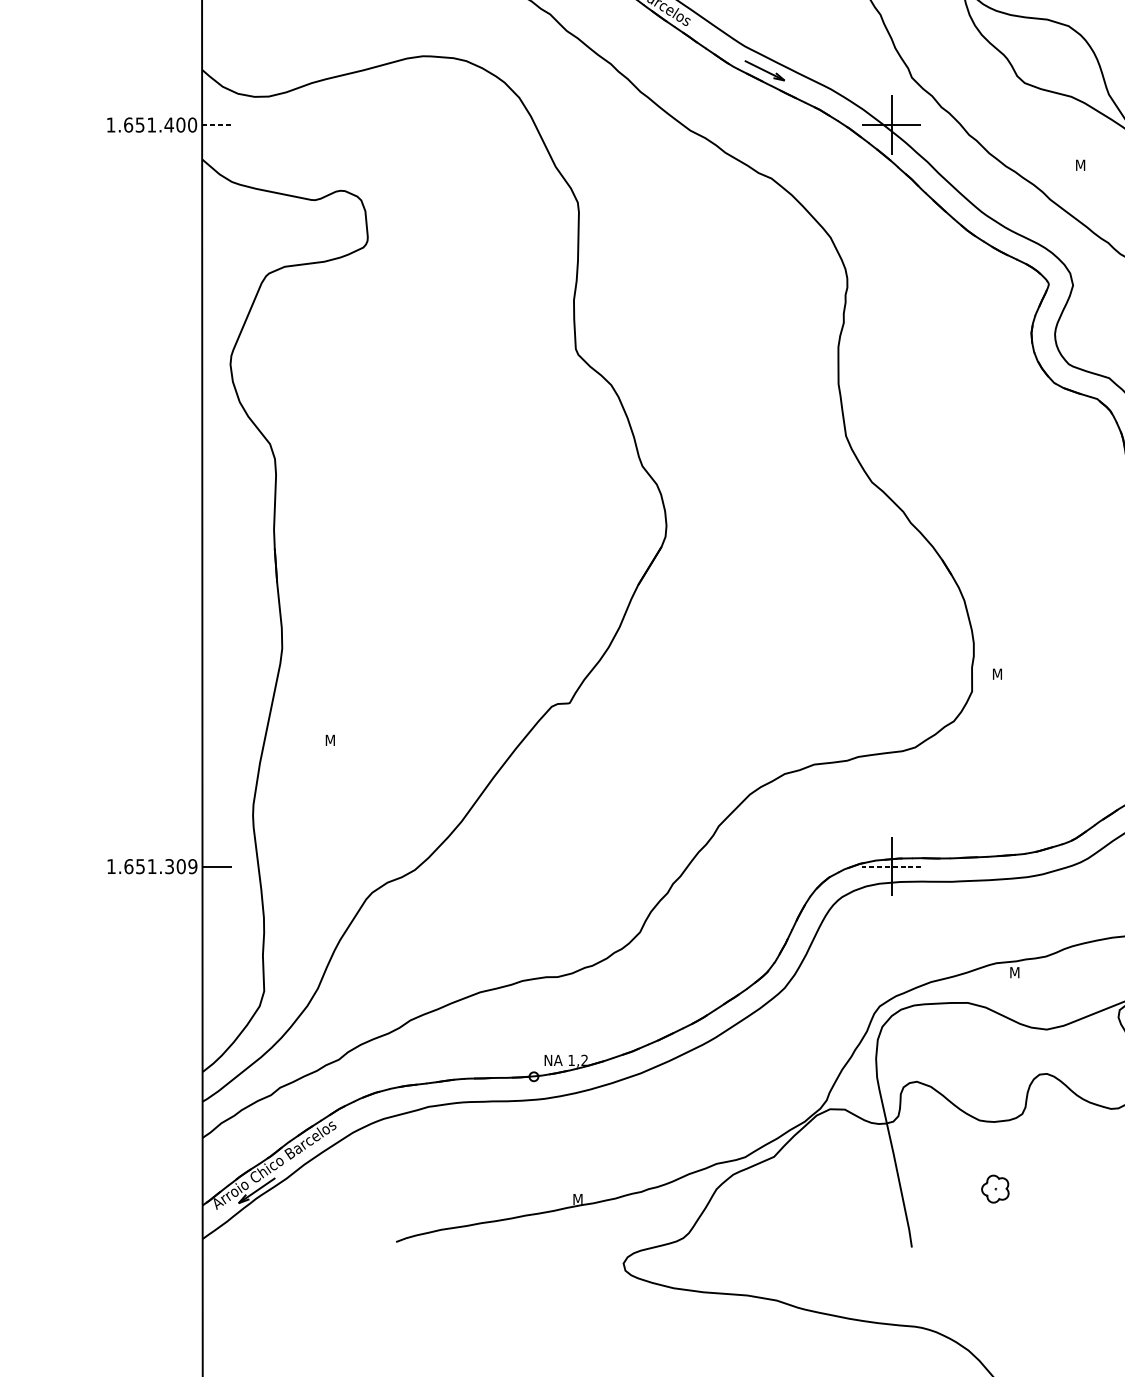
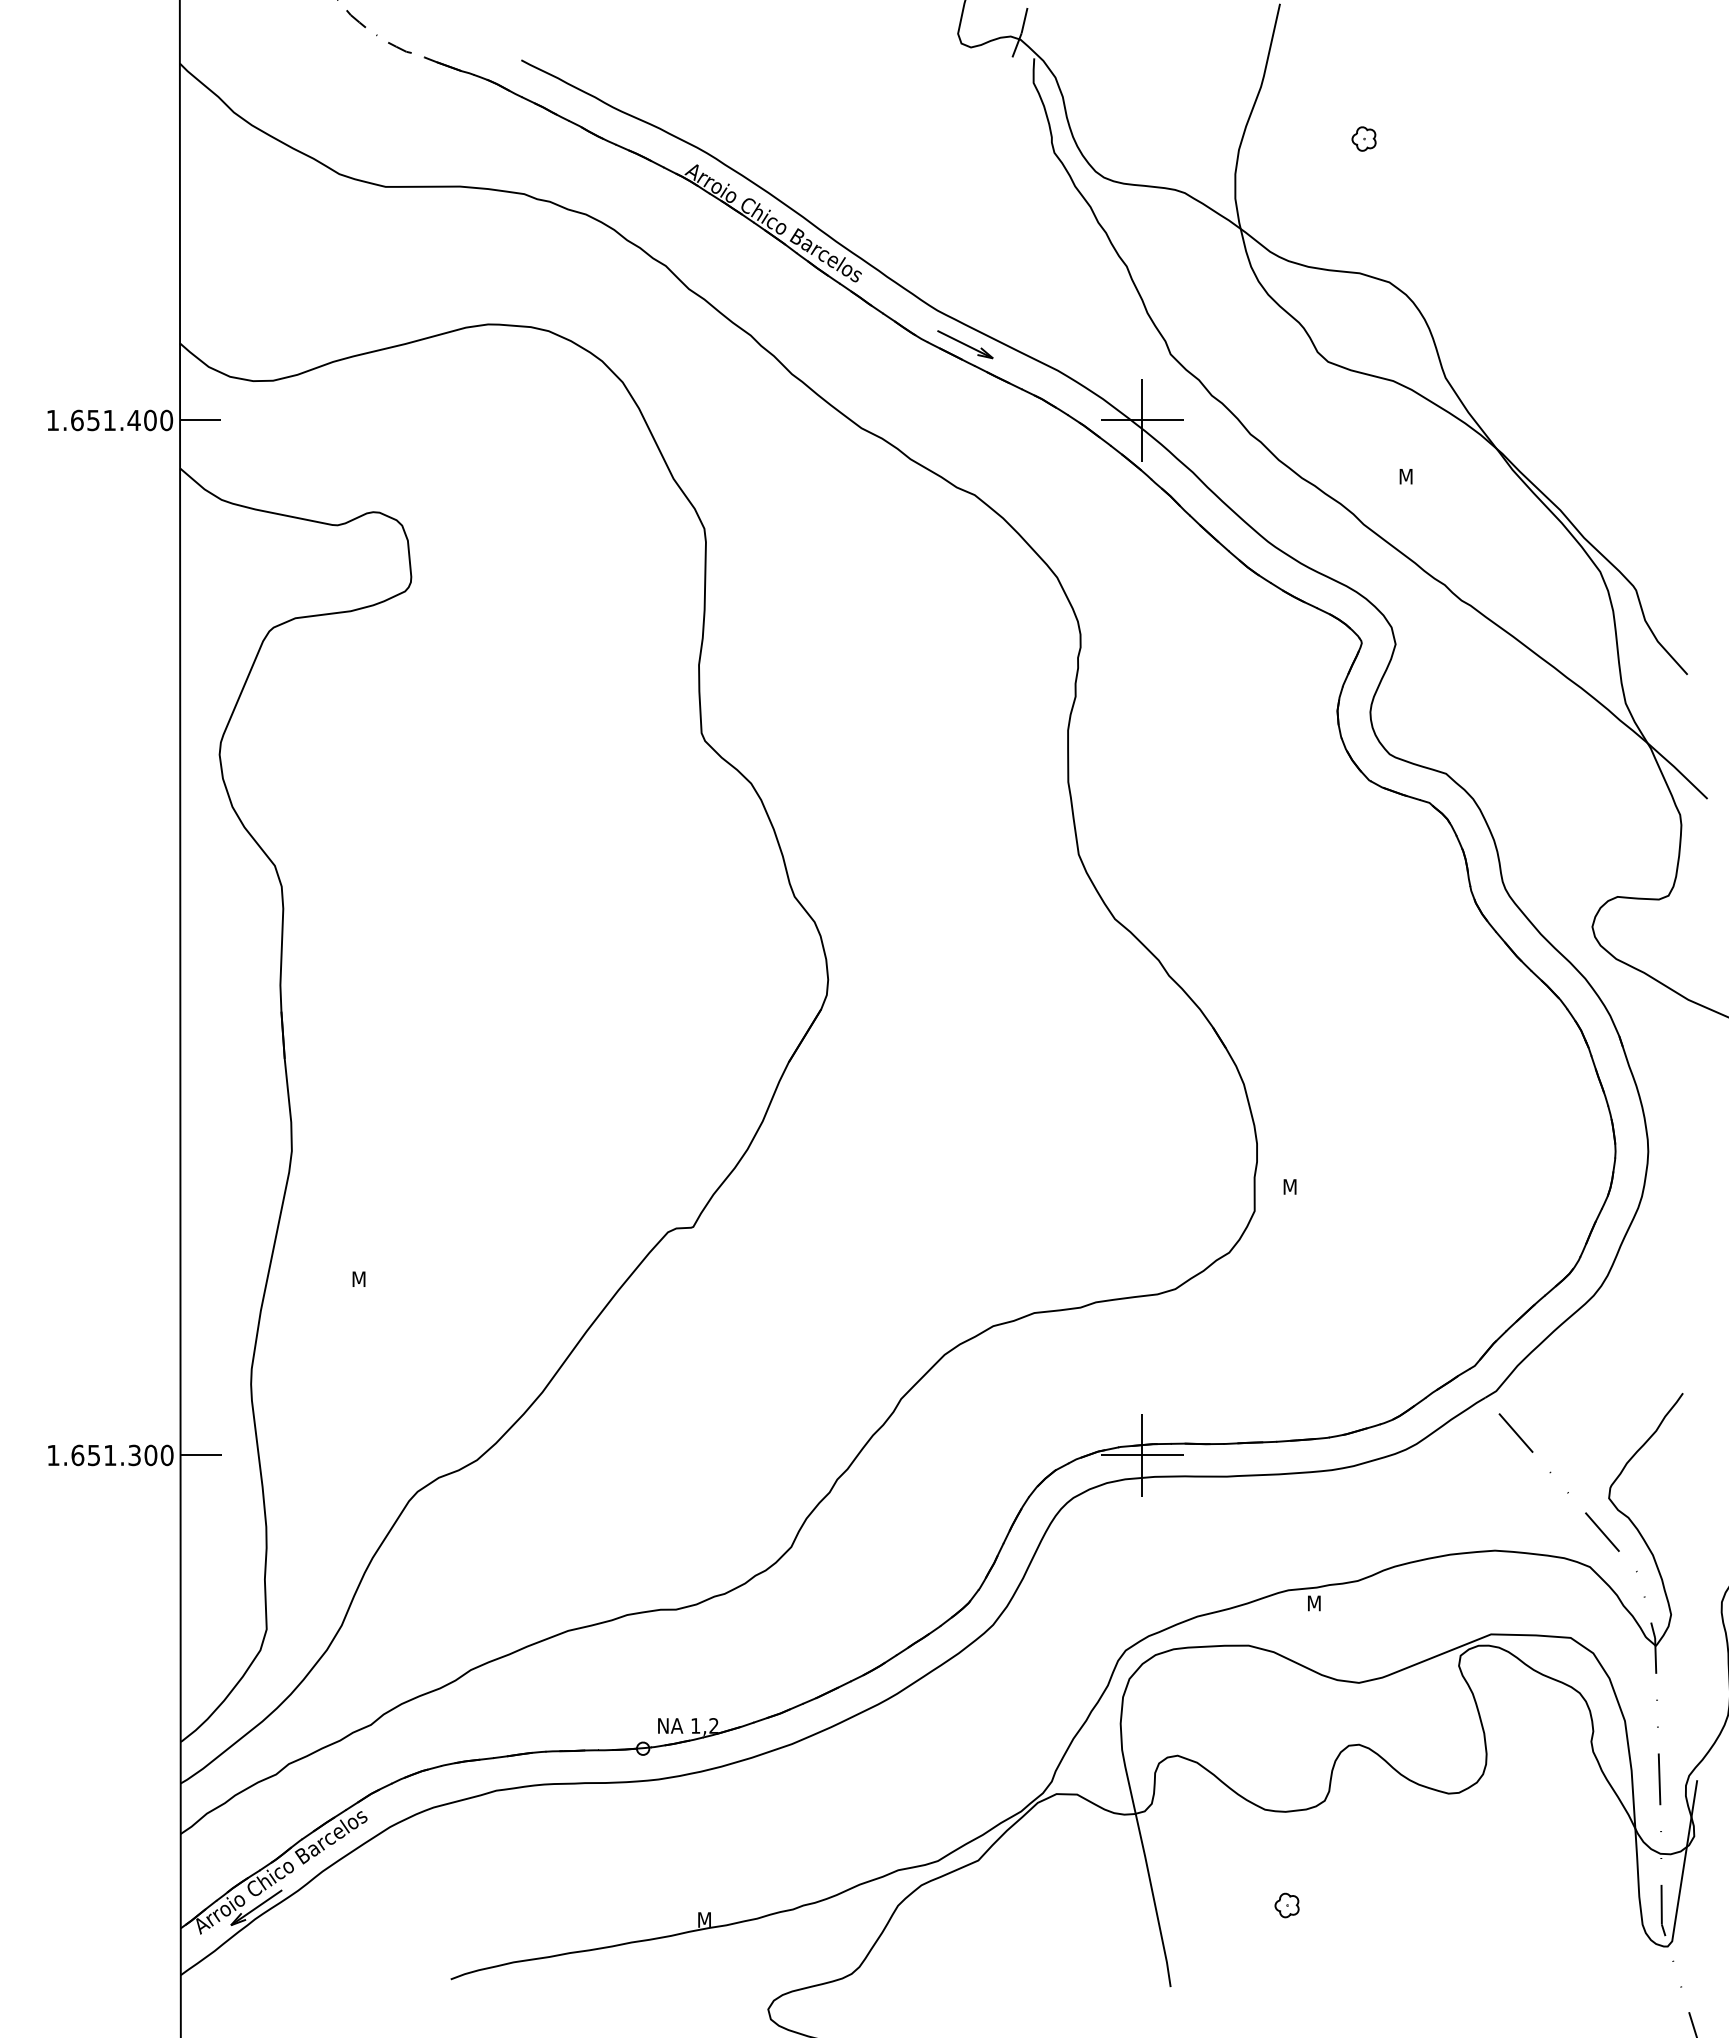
line: (216, 125) -> (200, 420), dashed -> solid
text: (192, 866) -> (166, 1455), 1.651.309 -> 1.651.300
line: (891, 866) -> (1141, 1455), dashed -> solid
part: (994, 1189) -> (1286, 1905), size x0.62

